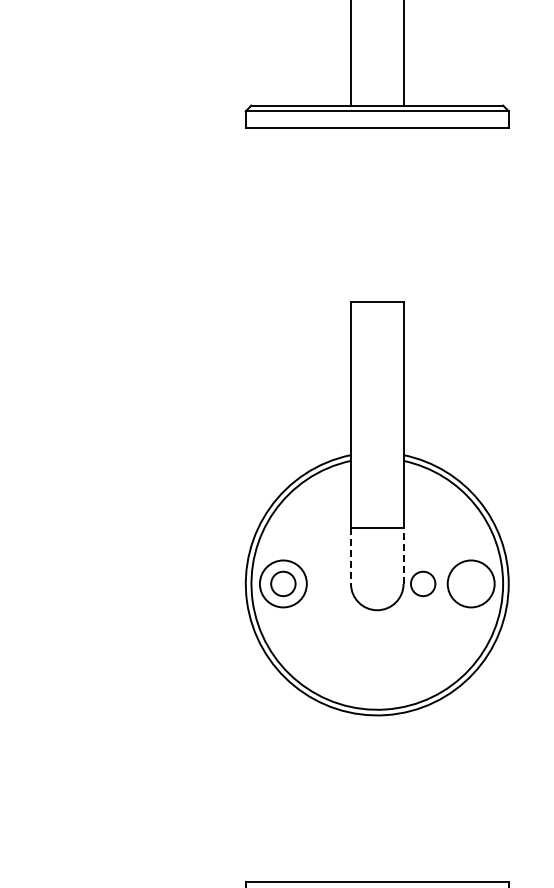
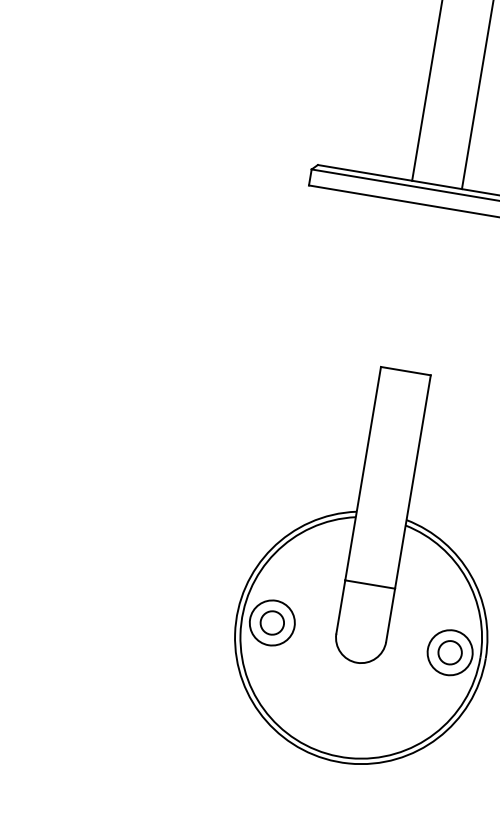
line: (403, 555) -> (390, 615), dashed -> solid
line: (351, 556) -> (341, 607), dashed -> solid
circle: (423, 583) -> (450, 652), moved

